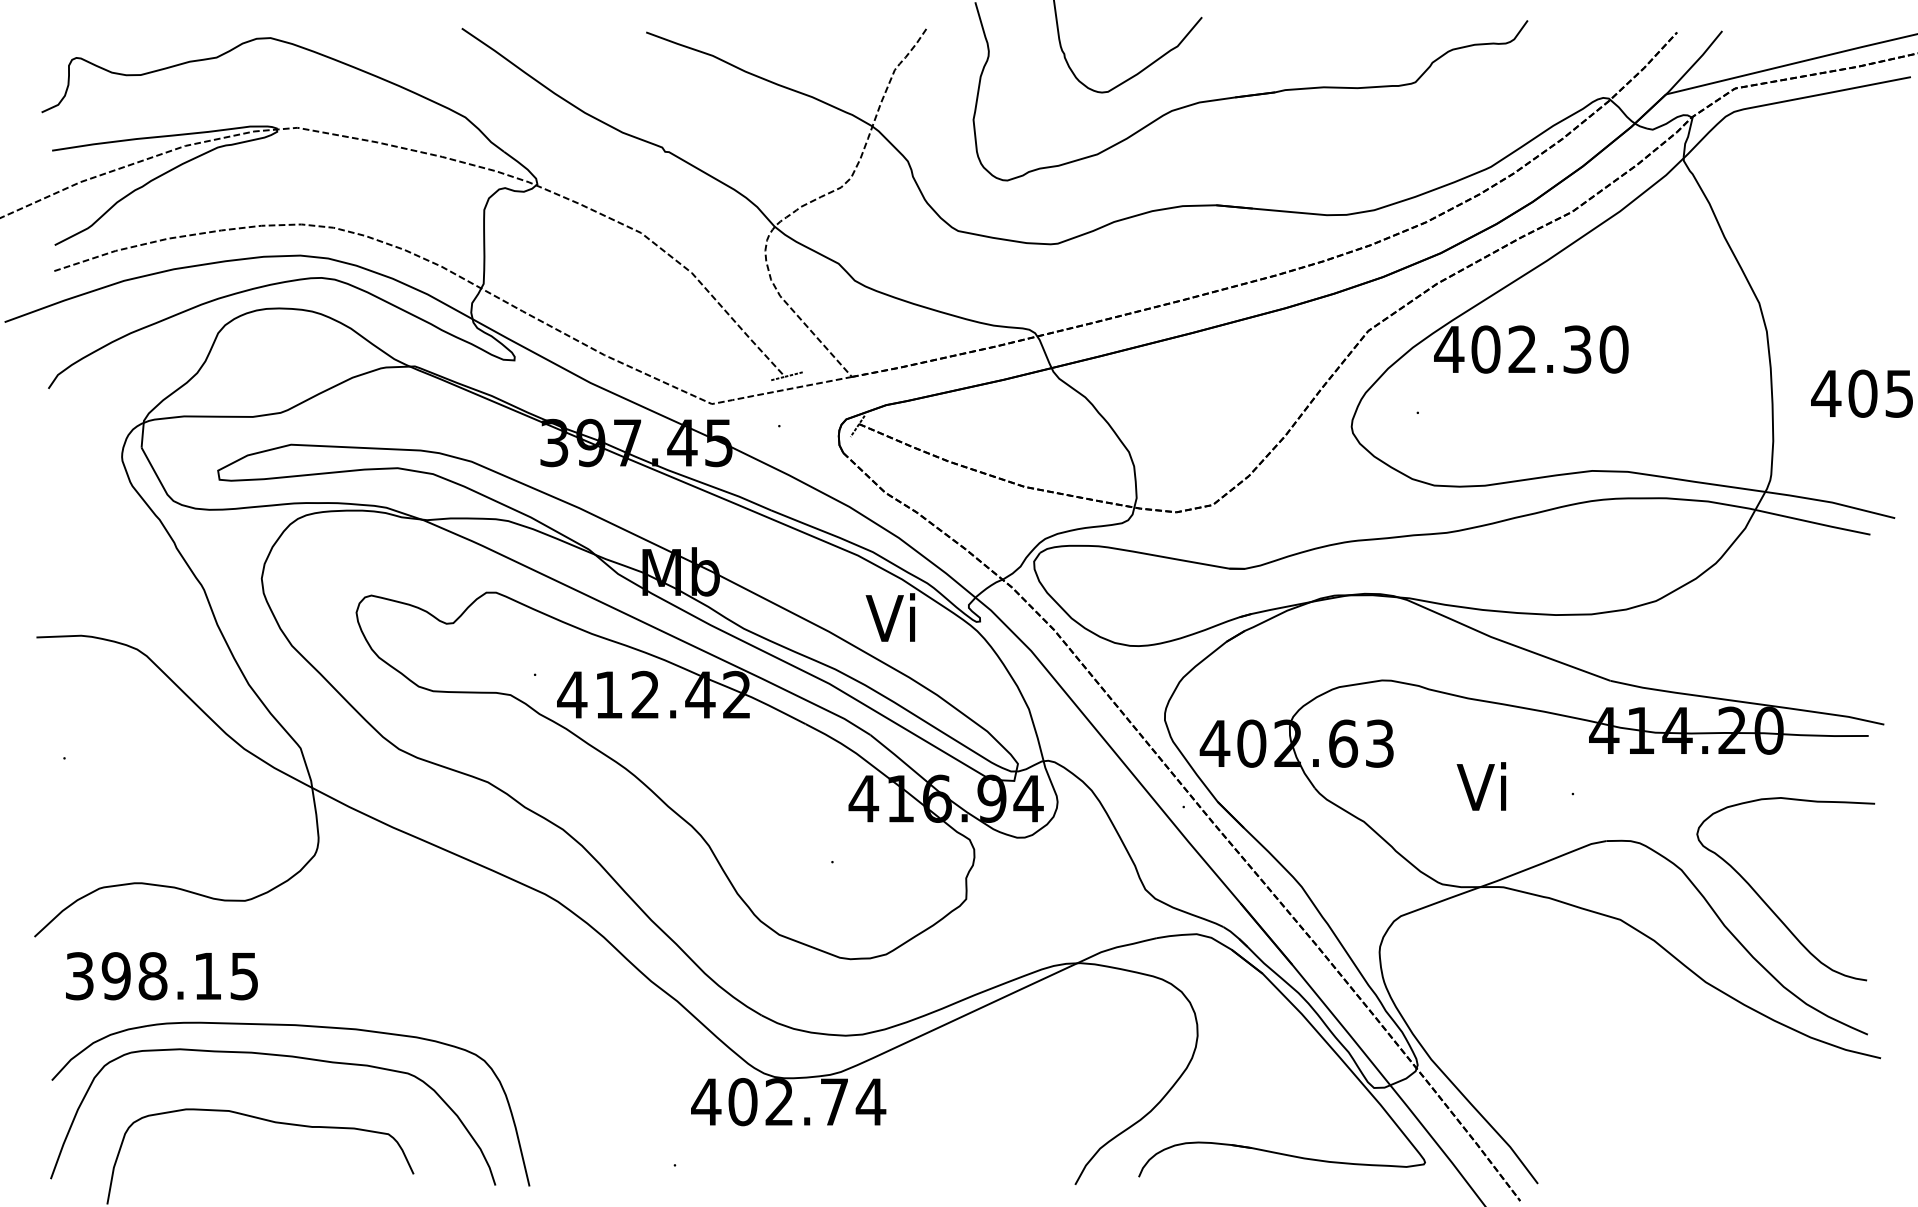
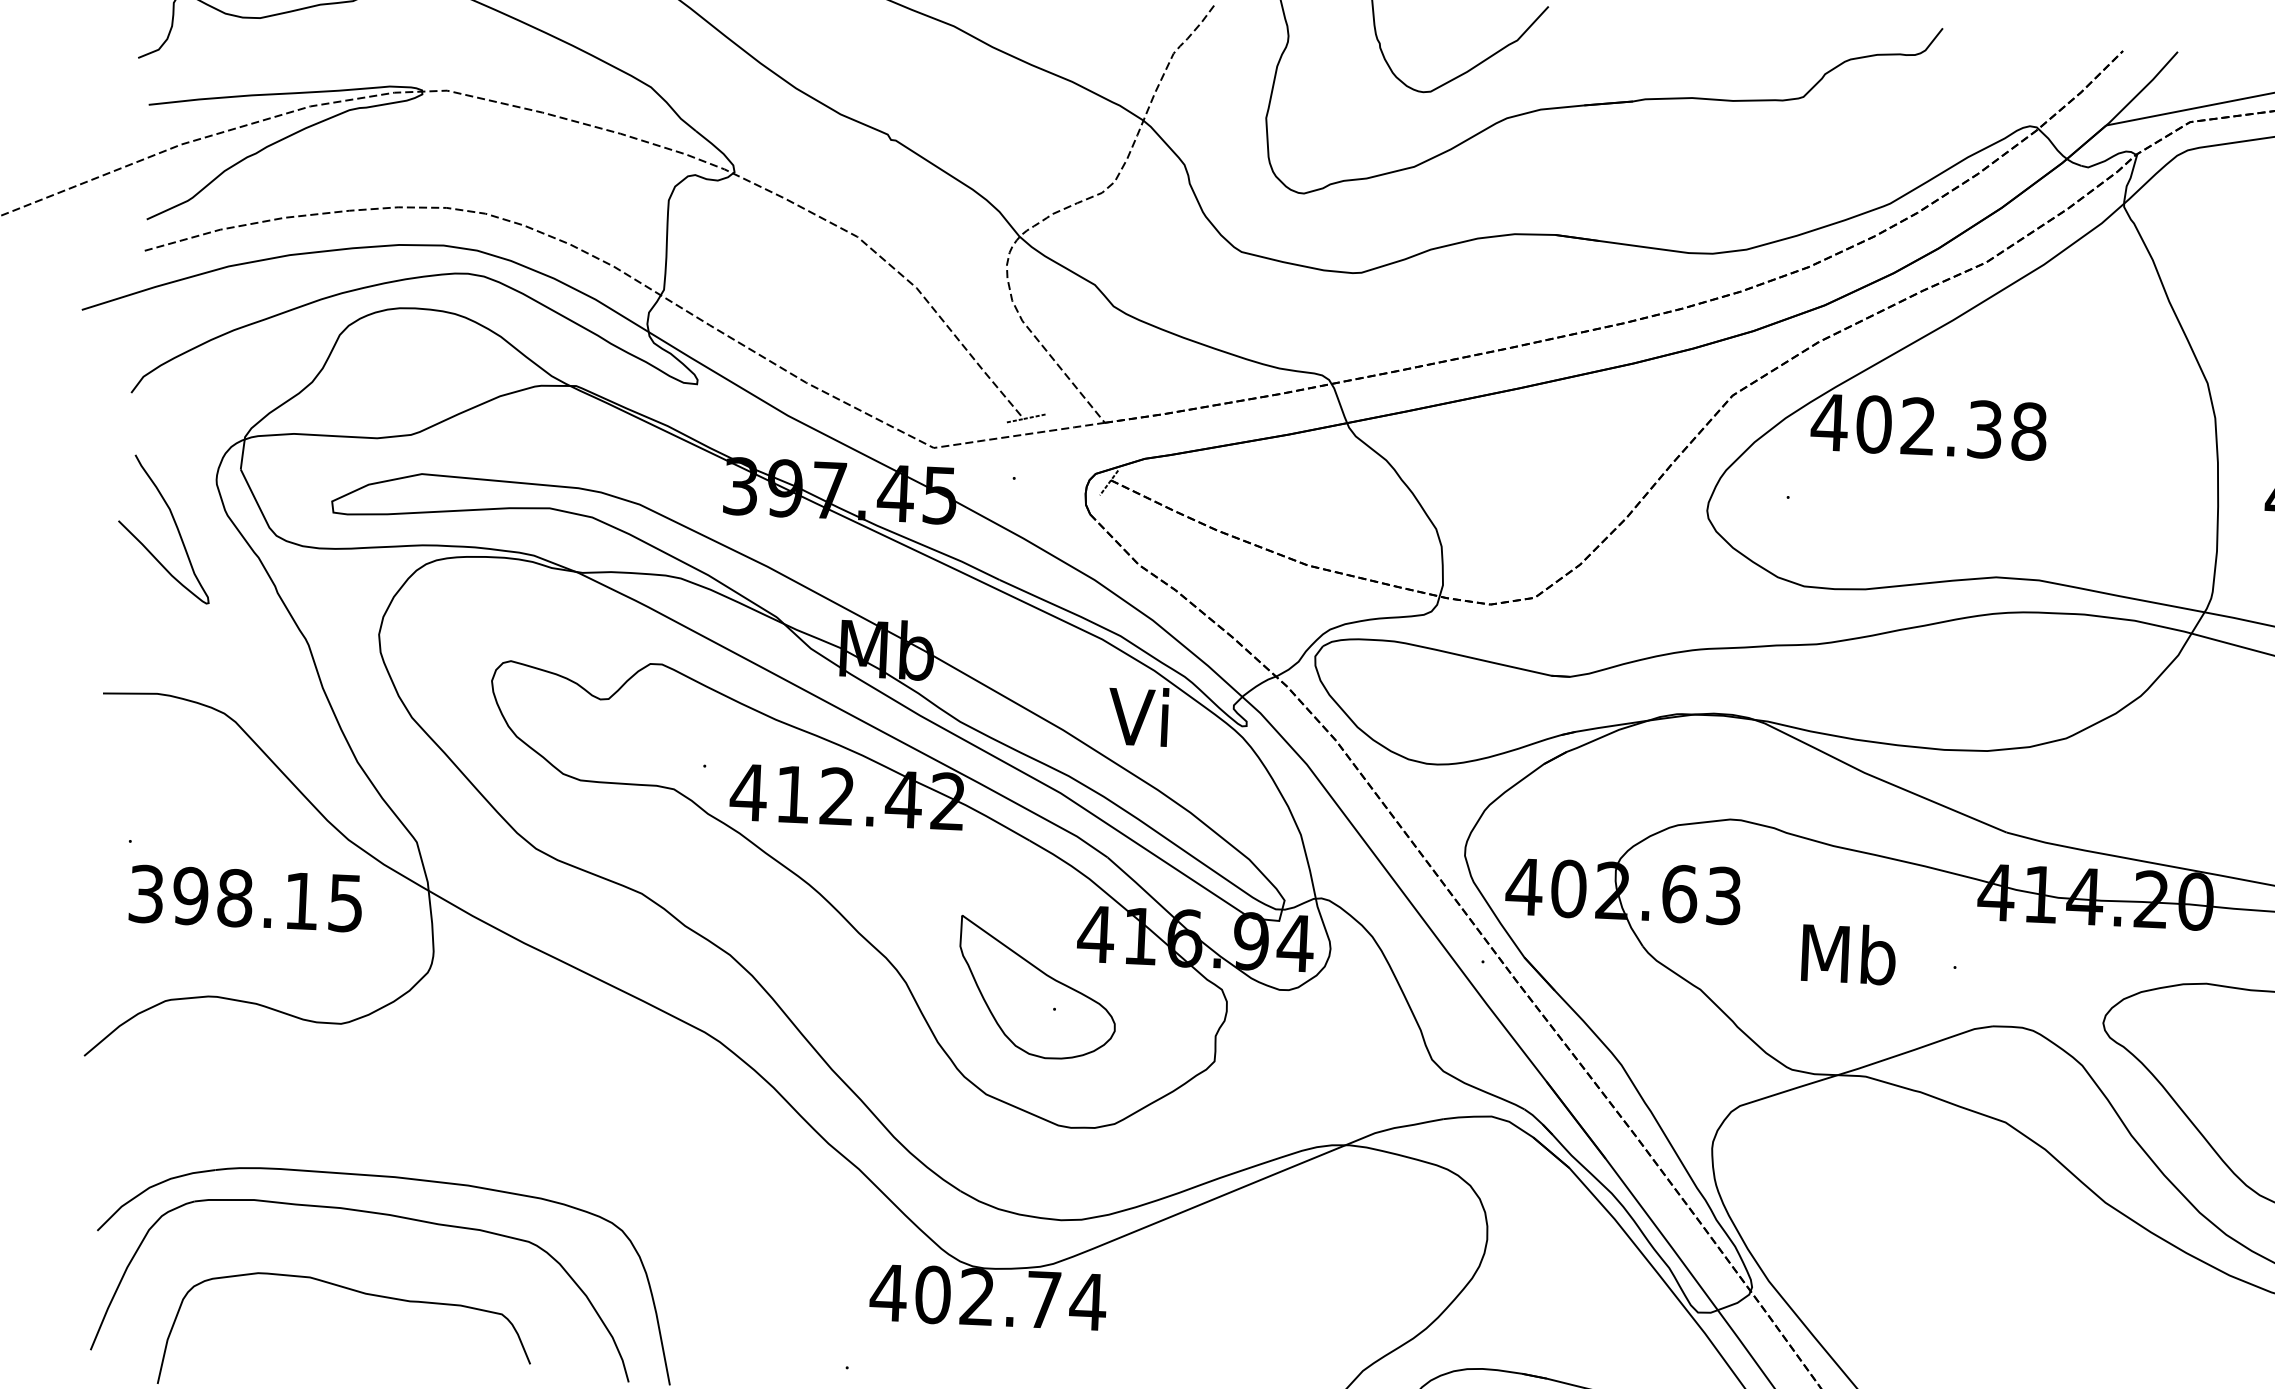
text: (1613, 349) -> (2028, 431), 402.30 -> 402.38
curve: (89, 496) -> (174, 525), added
text: (1484, 786) -> (1848, 953), Vi -> Mb
part: (817, 845) -> (1037, 988), added
text: (161, 976) -> (245, 898), moved

